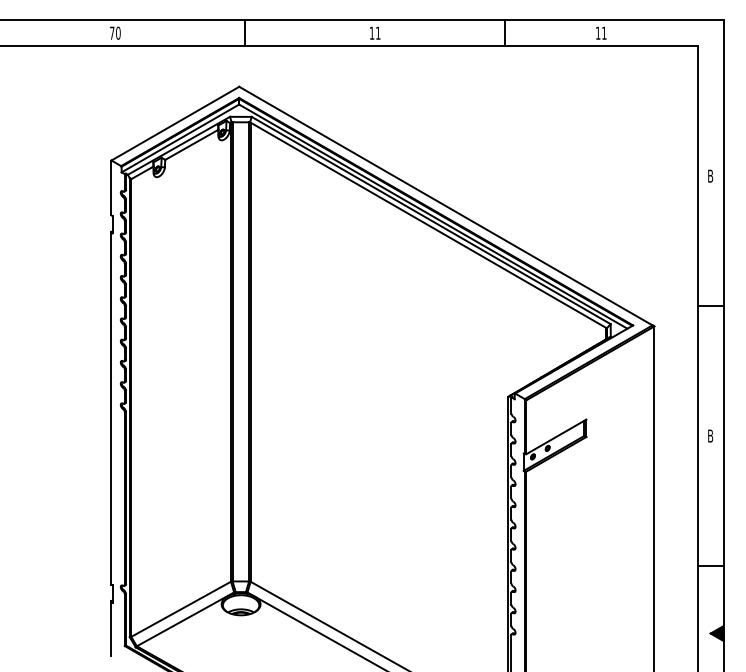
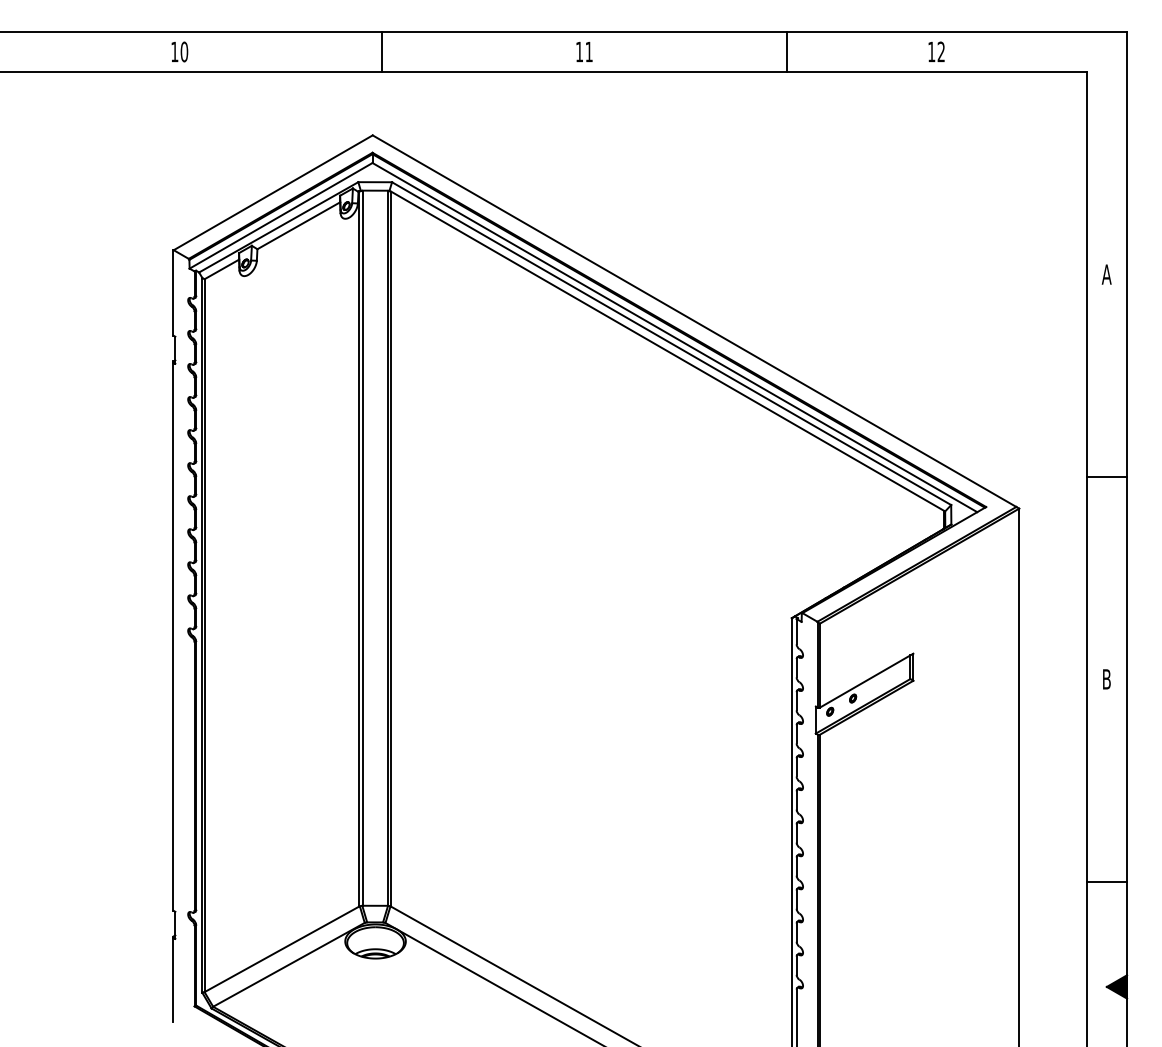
text: (112, 32) -> (175, 50), 70 -> 10
text: (604, 32) -> (941, 50), 11 -> 12
text: (710, 175) -> (1106, 273), B -> A

